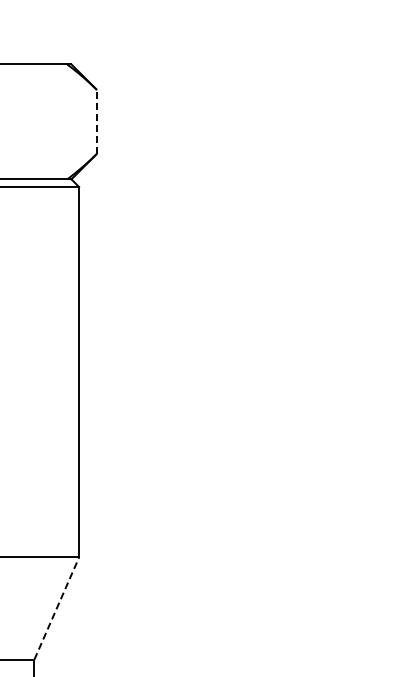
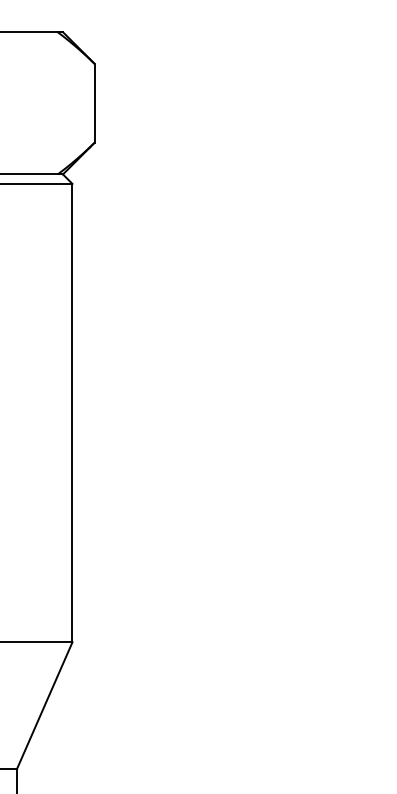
line: (96, 121) -> (93, 102), dashed -> solid
line: (56, 608) -> (44, 705), dashed -> solid

